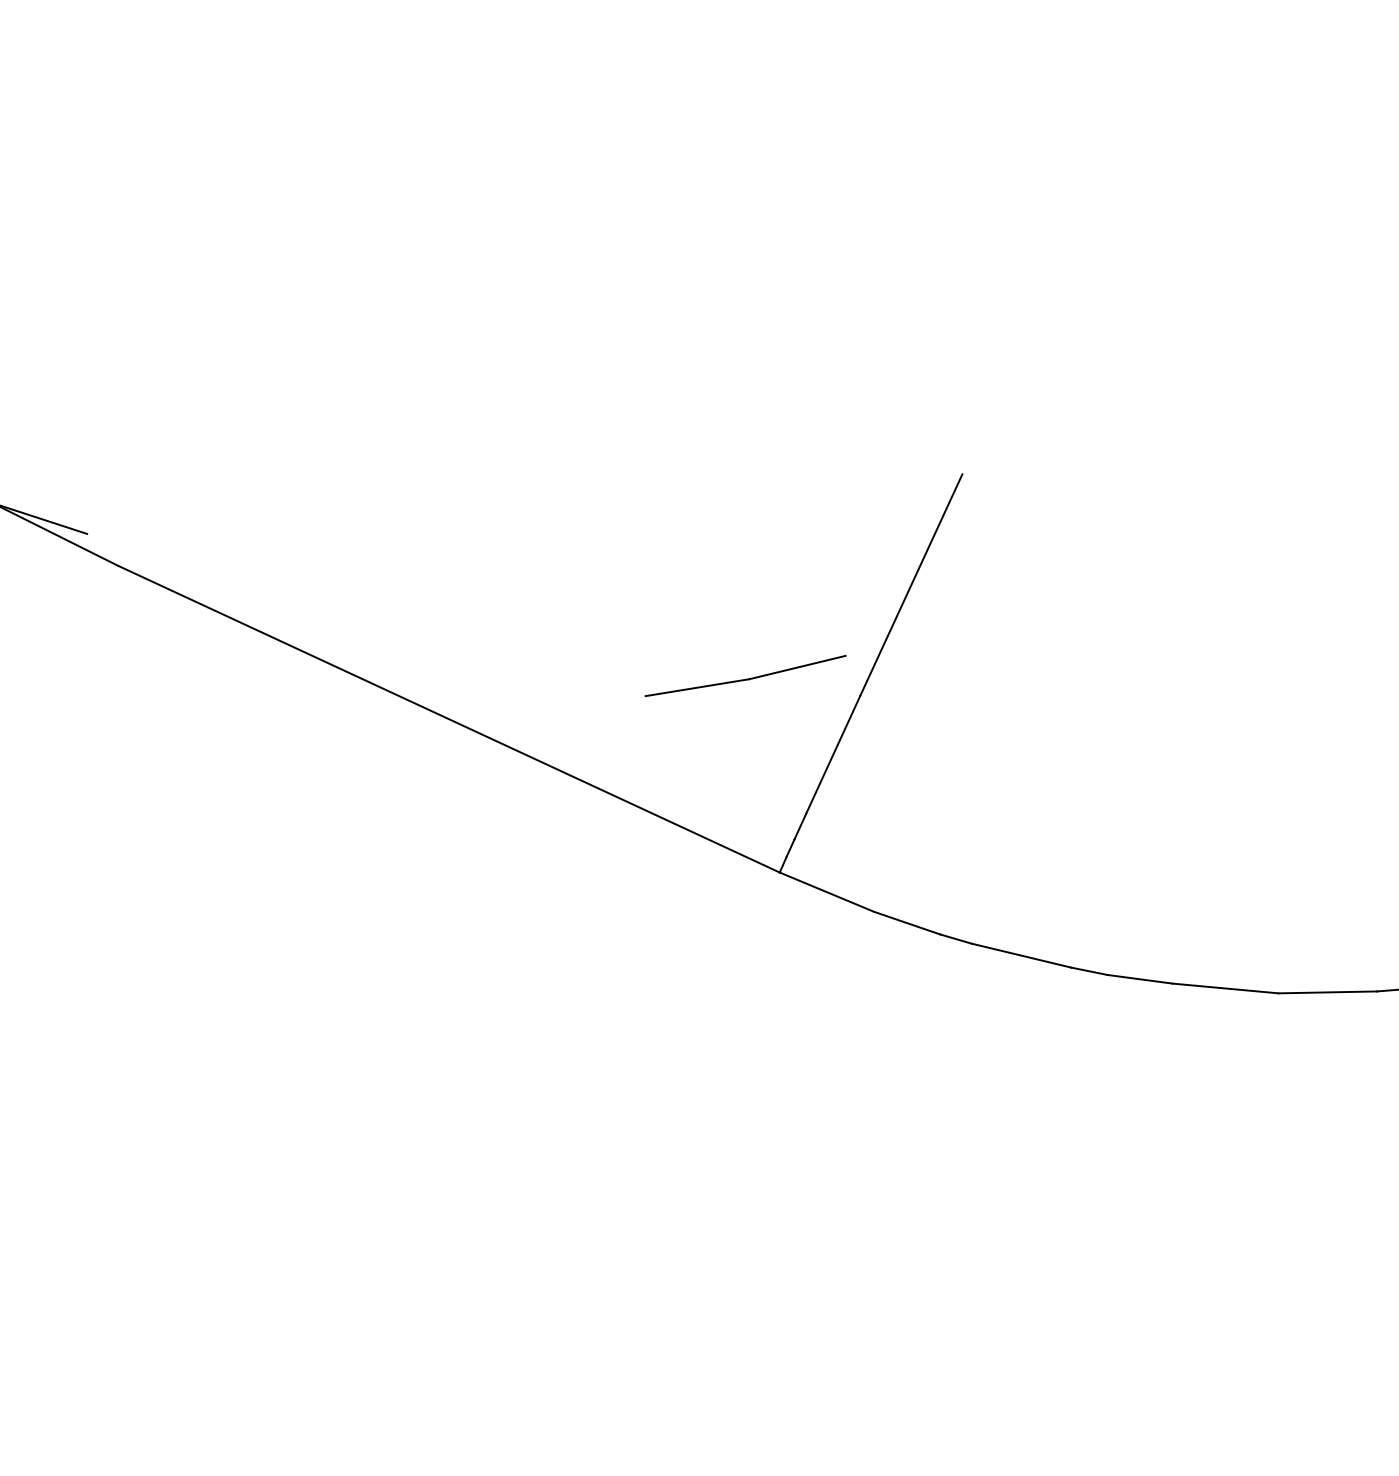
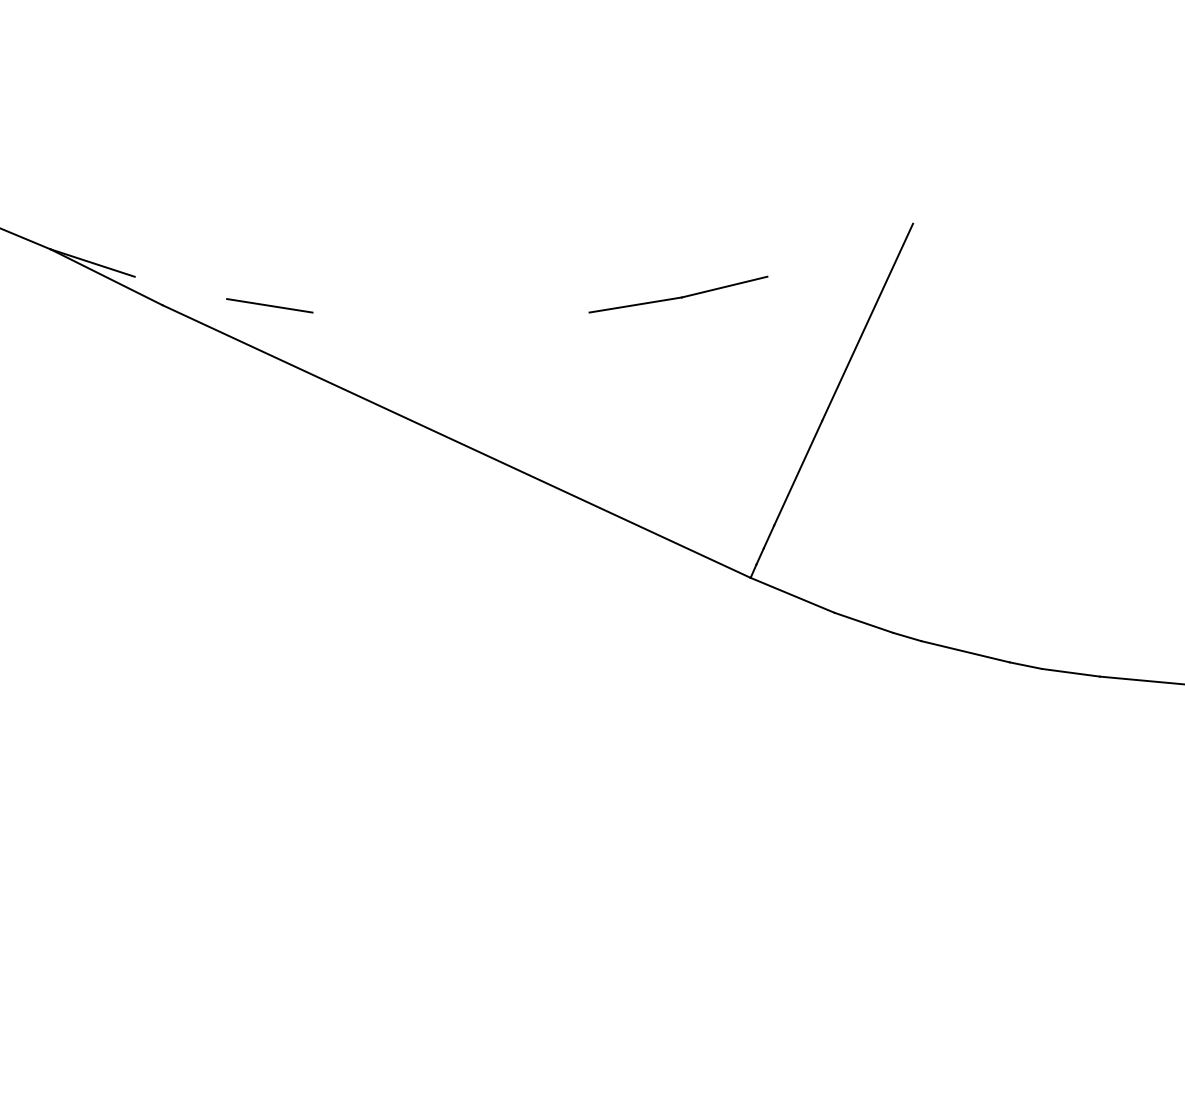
line: (238, 566) -> (269, 305), added
part: (745, 676) -> (678, 295), moved

